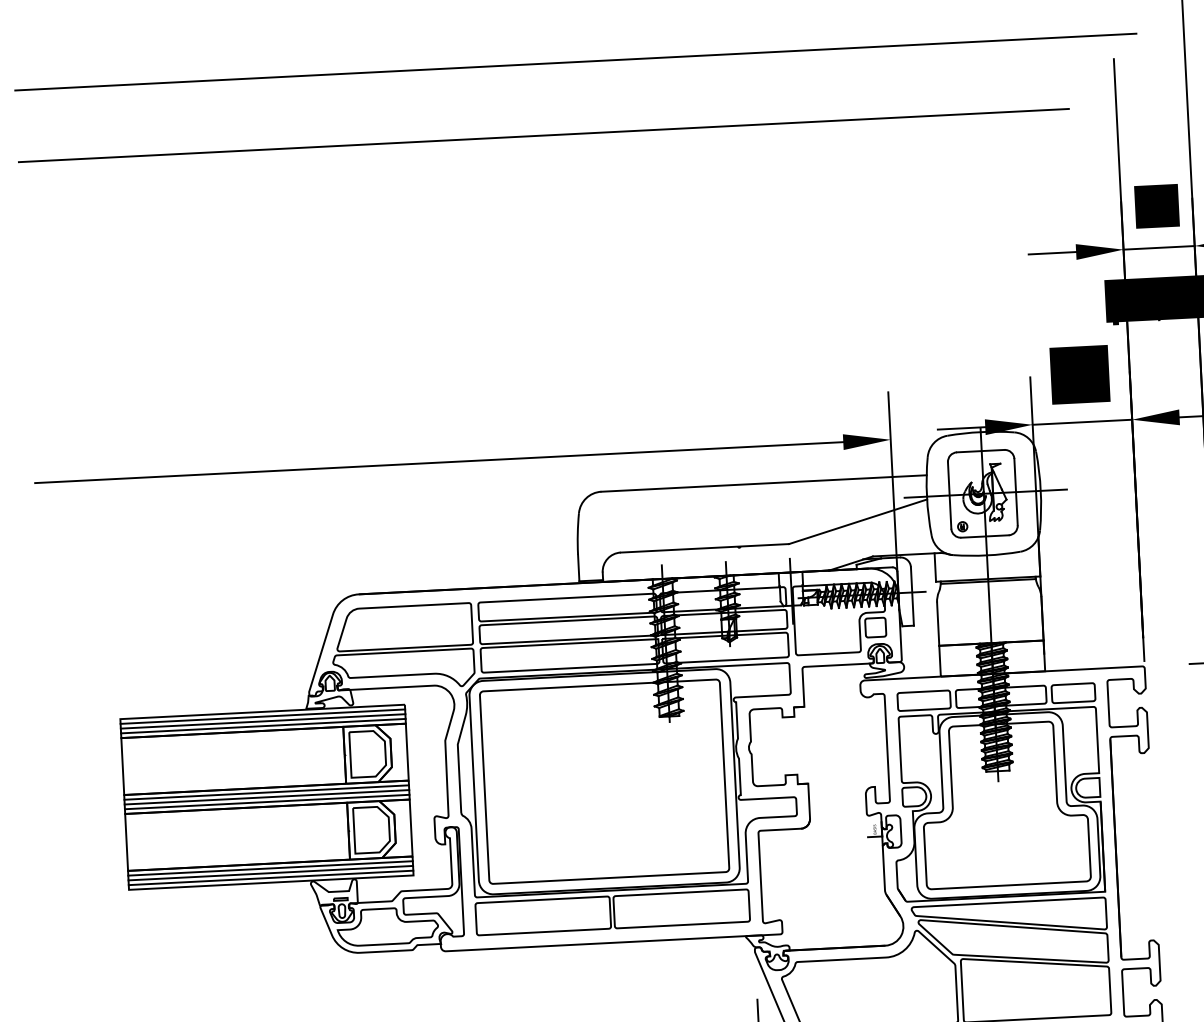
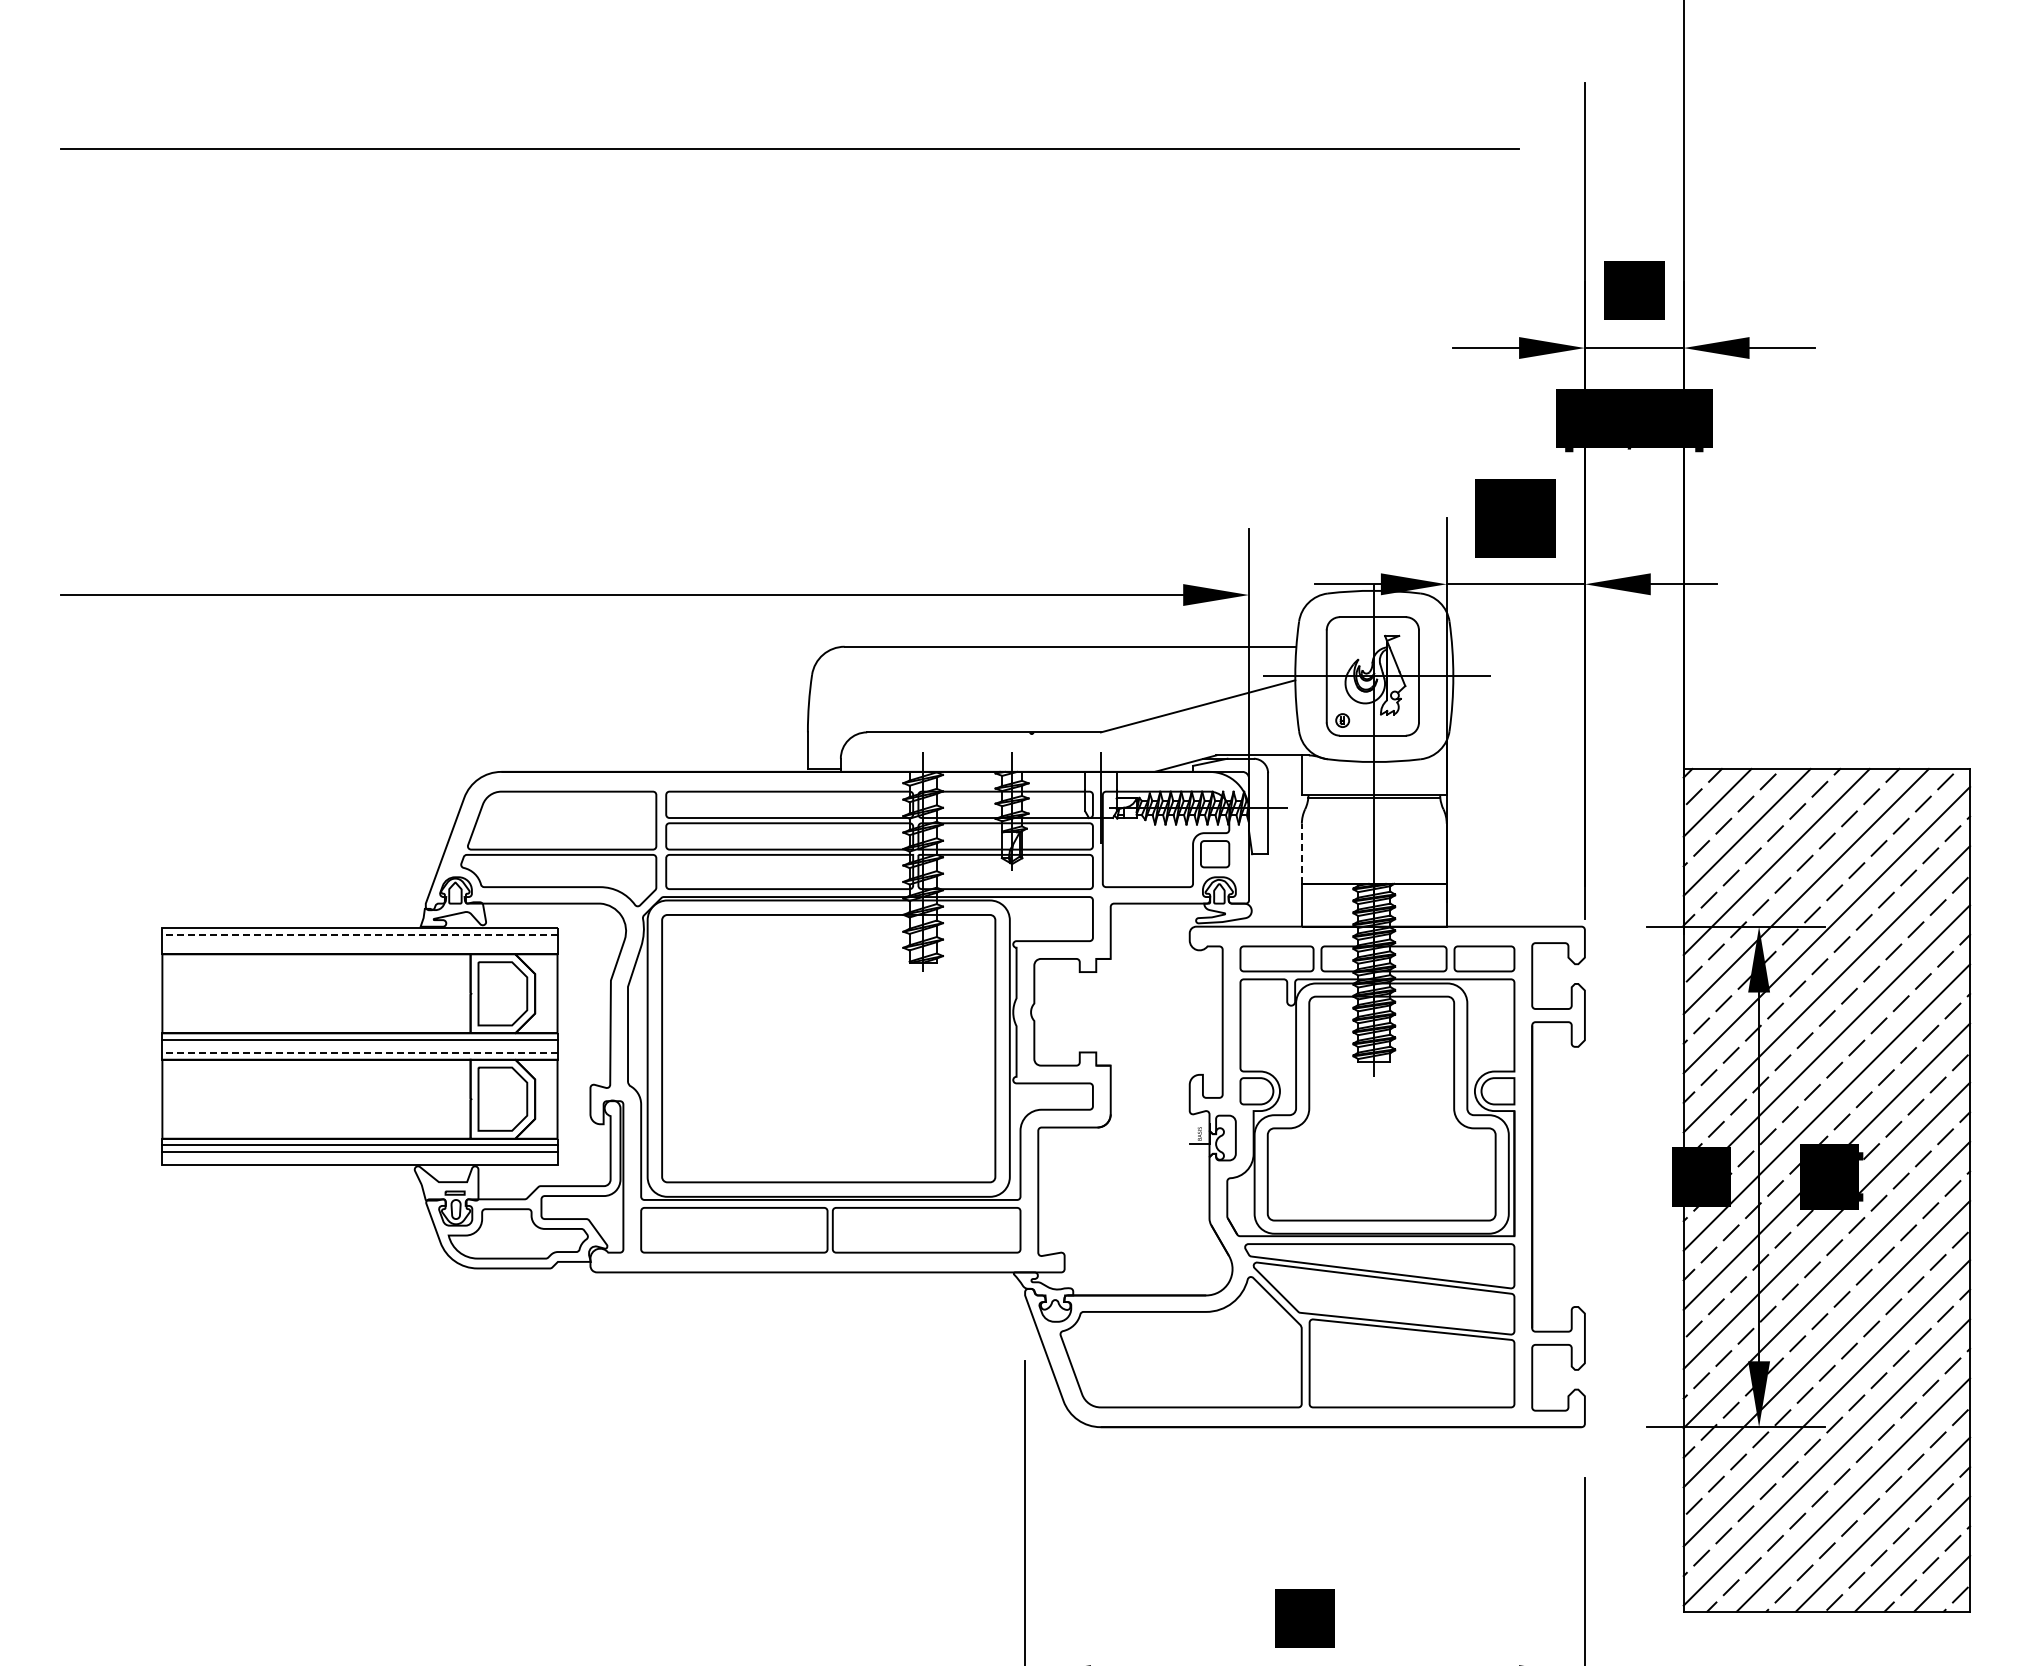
line: (575, 61) -> (838, 49), removed
line: (937, 623) -> (1301, 853), solid -> dashed
line: (262, 716) -> (359, 934), solid -> dashed
line: (262, 721) -> (359, 941), removed
line: (263, 726) -> (359, 947), removed
line: (266, 797) -> (359, 1046), removed
line: (266, 802) -> (359, 1053), solid -> dashed
line: (270, 877) -> (359, 1158), removed

